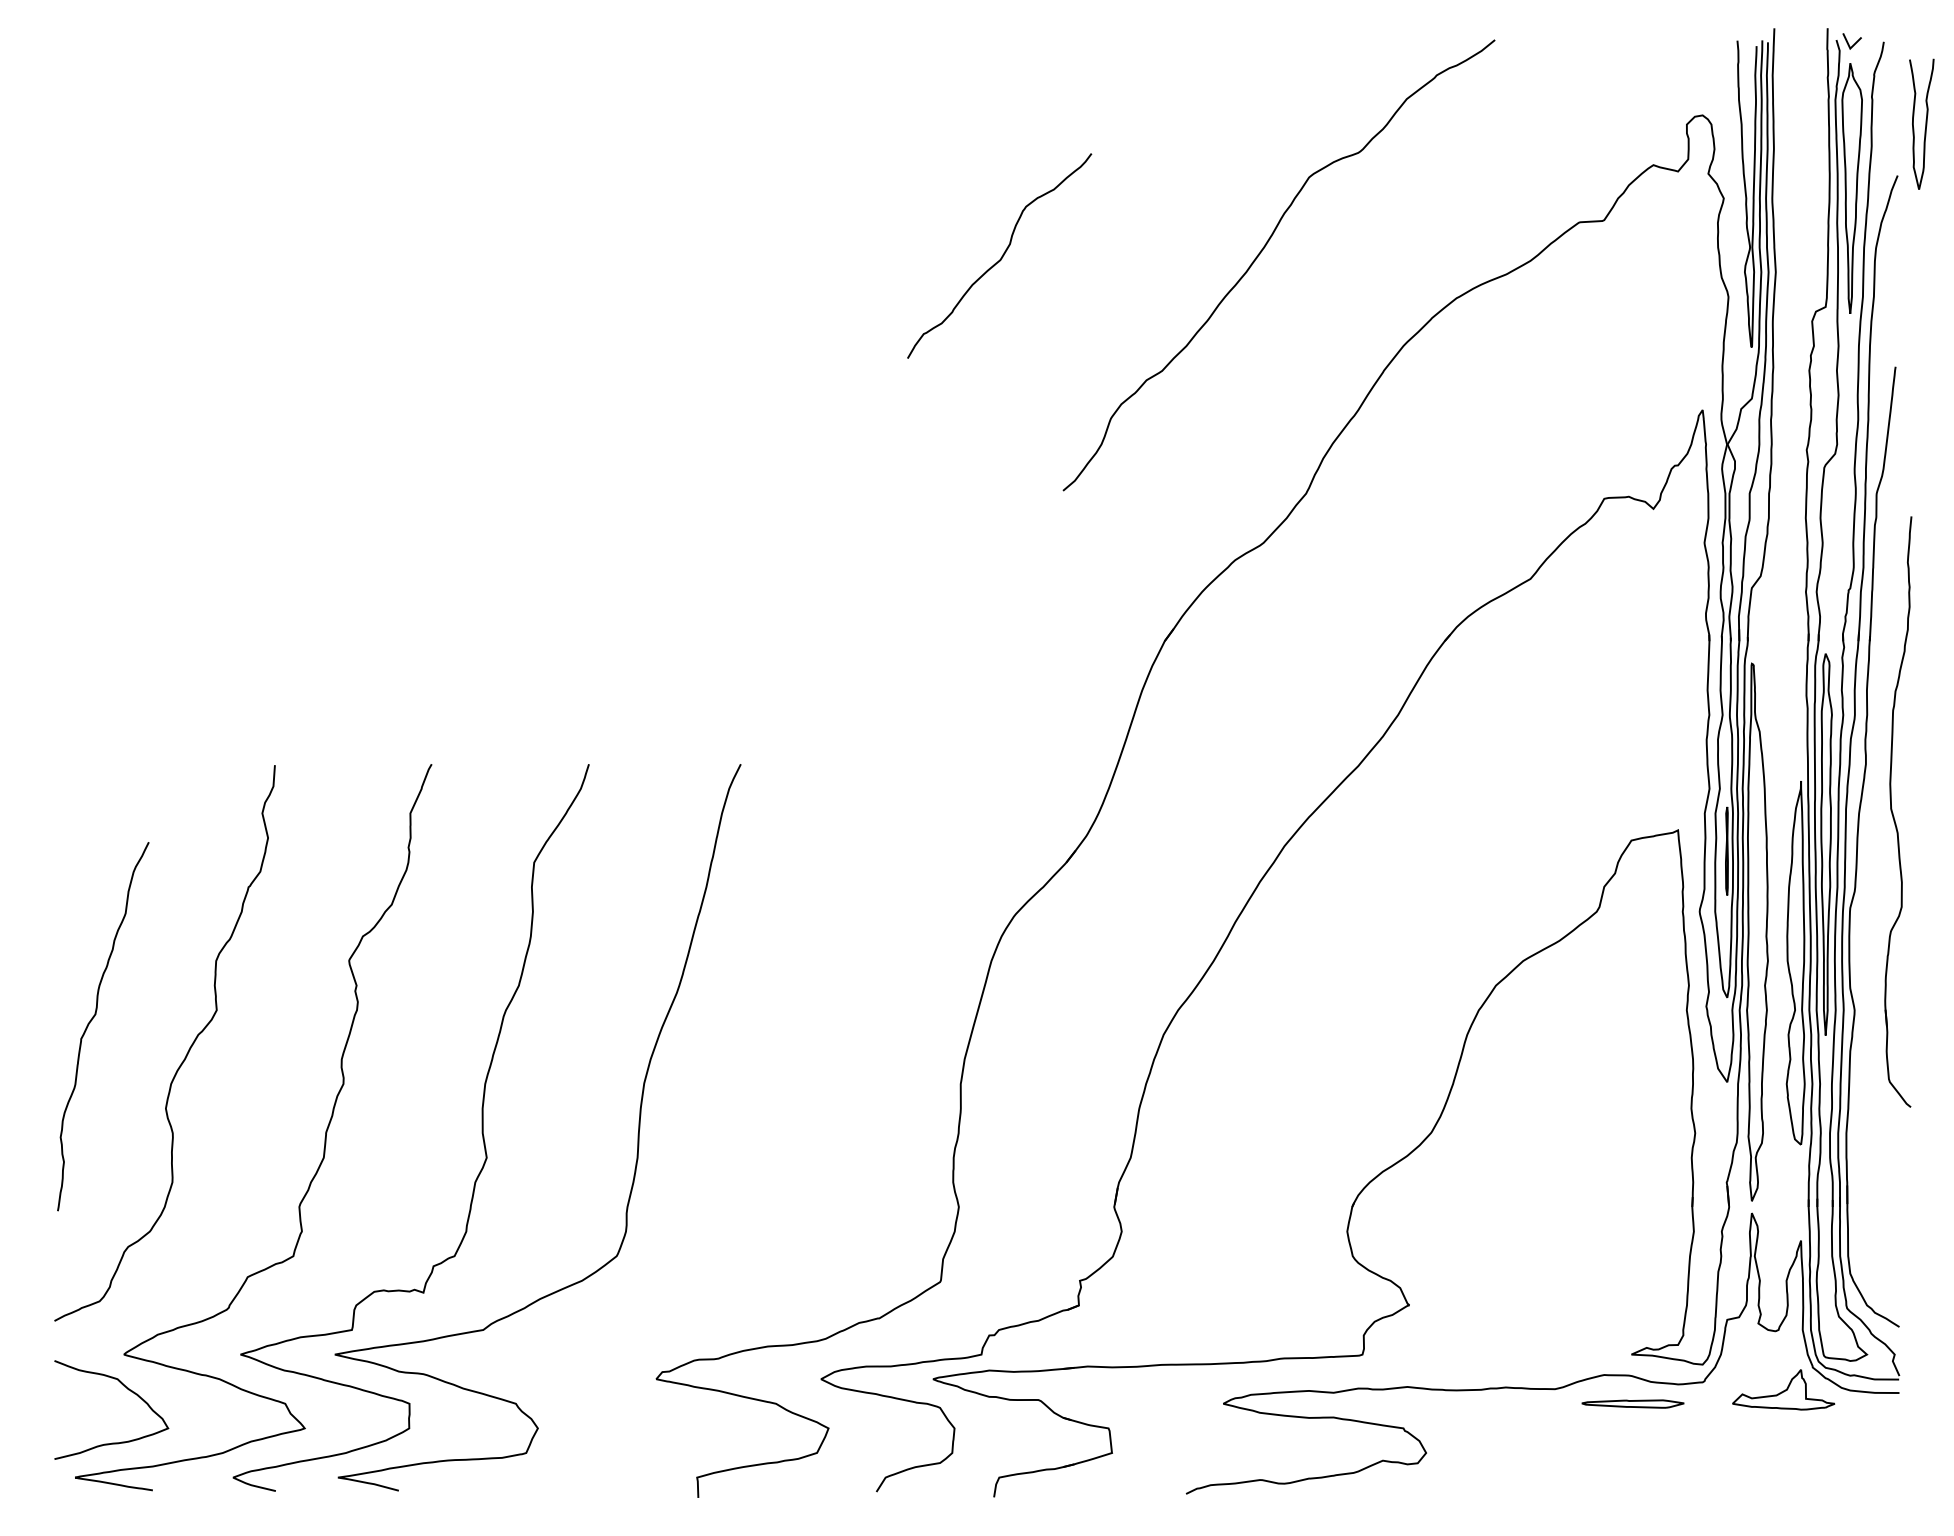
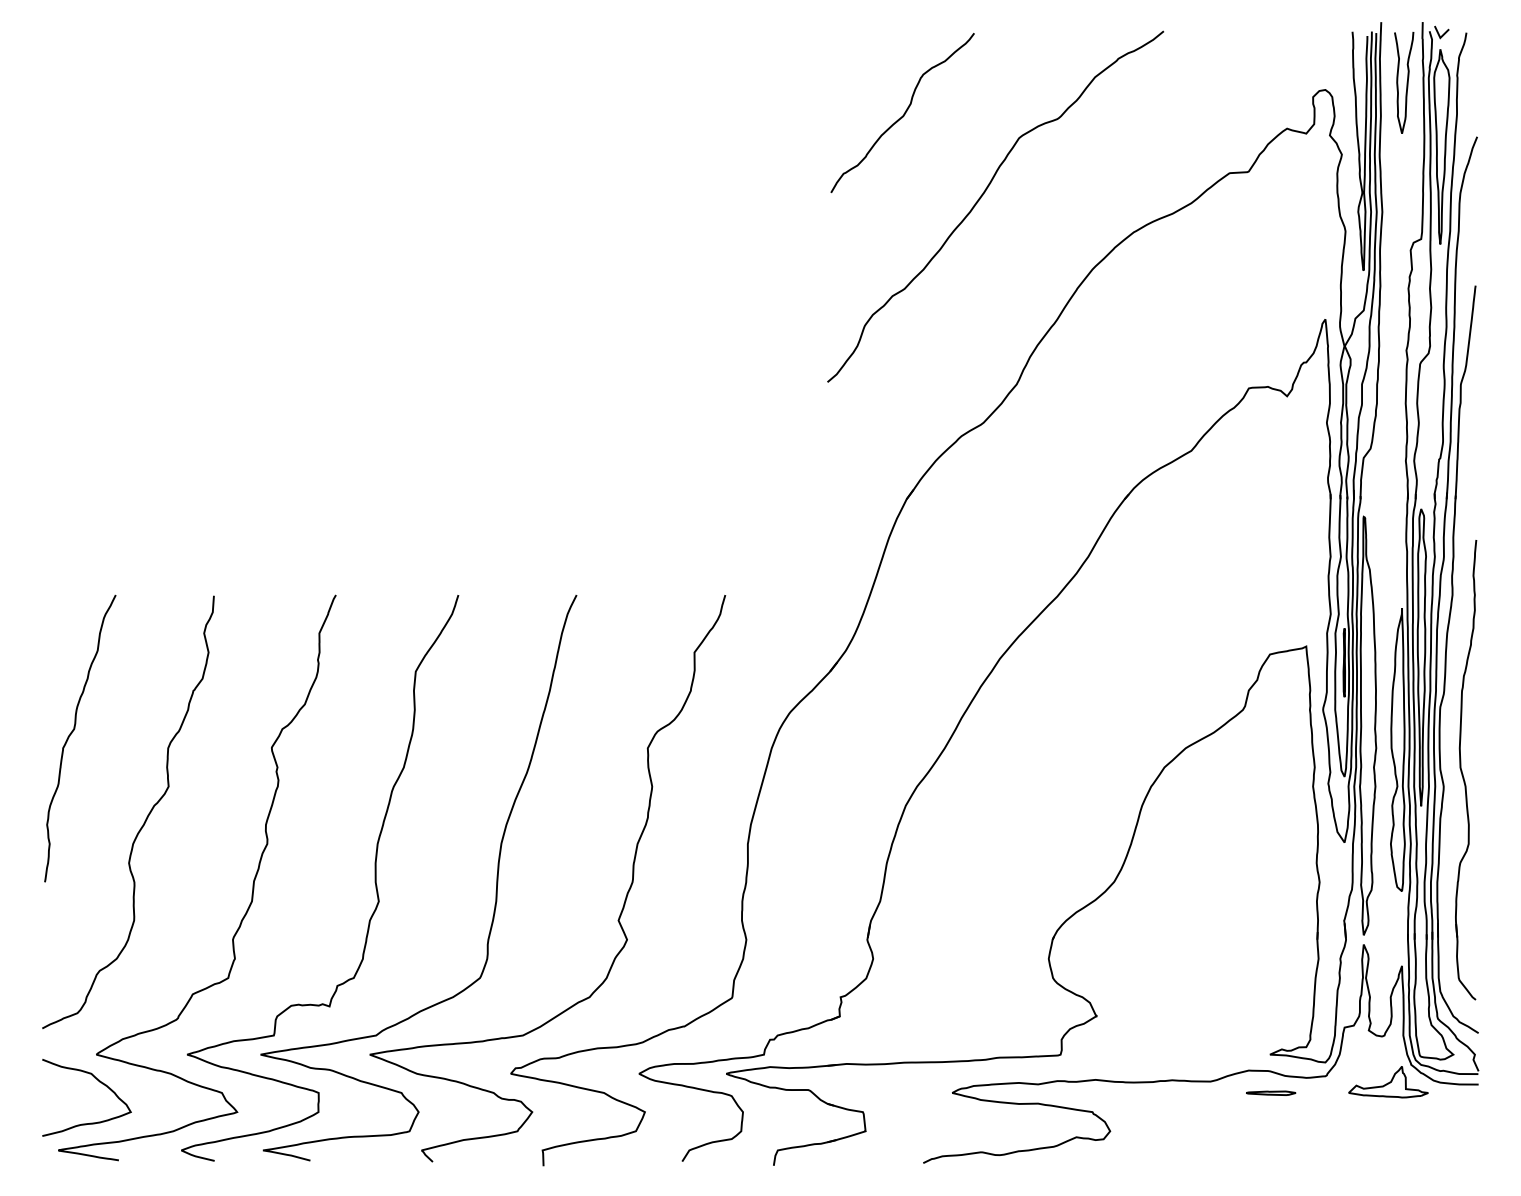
curve: (1925, 123) -> (1407, 82), moved
curve: (1001, 256) -> (904, 113), moved
part: (1898, 811) -> (1466, 769), moved
curve: (92, 1020) -> (71, 733), moved
curve: (801, 1159) -> (623, 902), added
part: (1632, 1404) -> (1270, 1093), size x0.62

